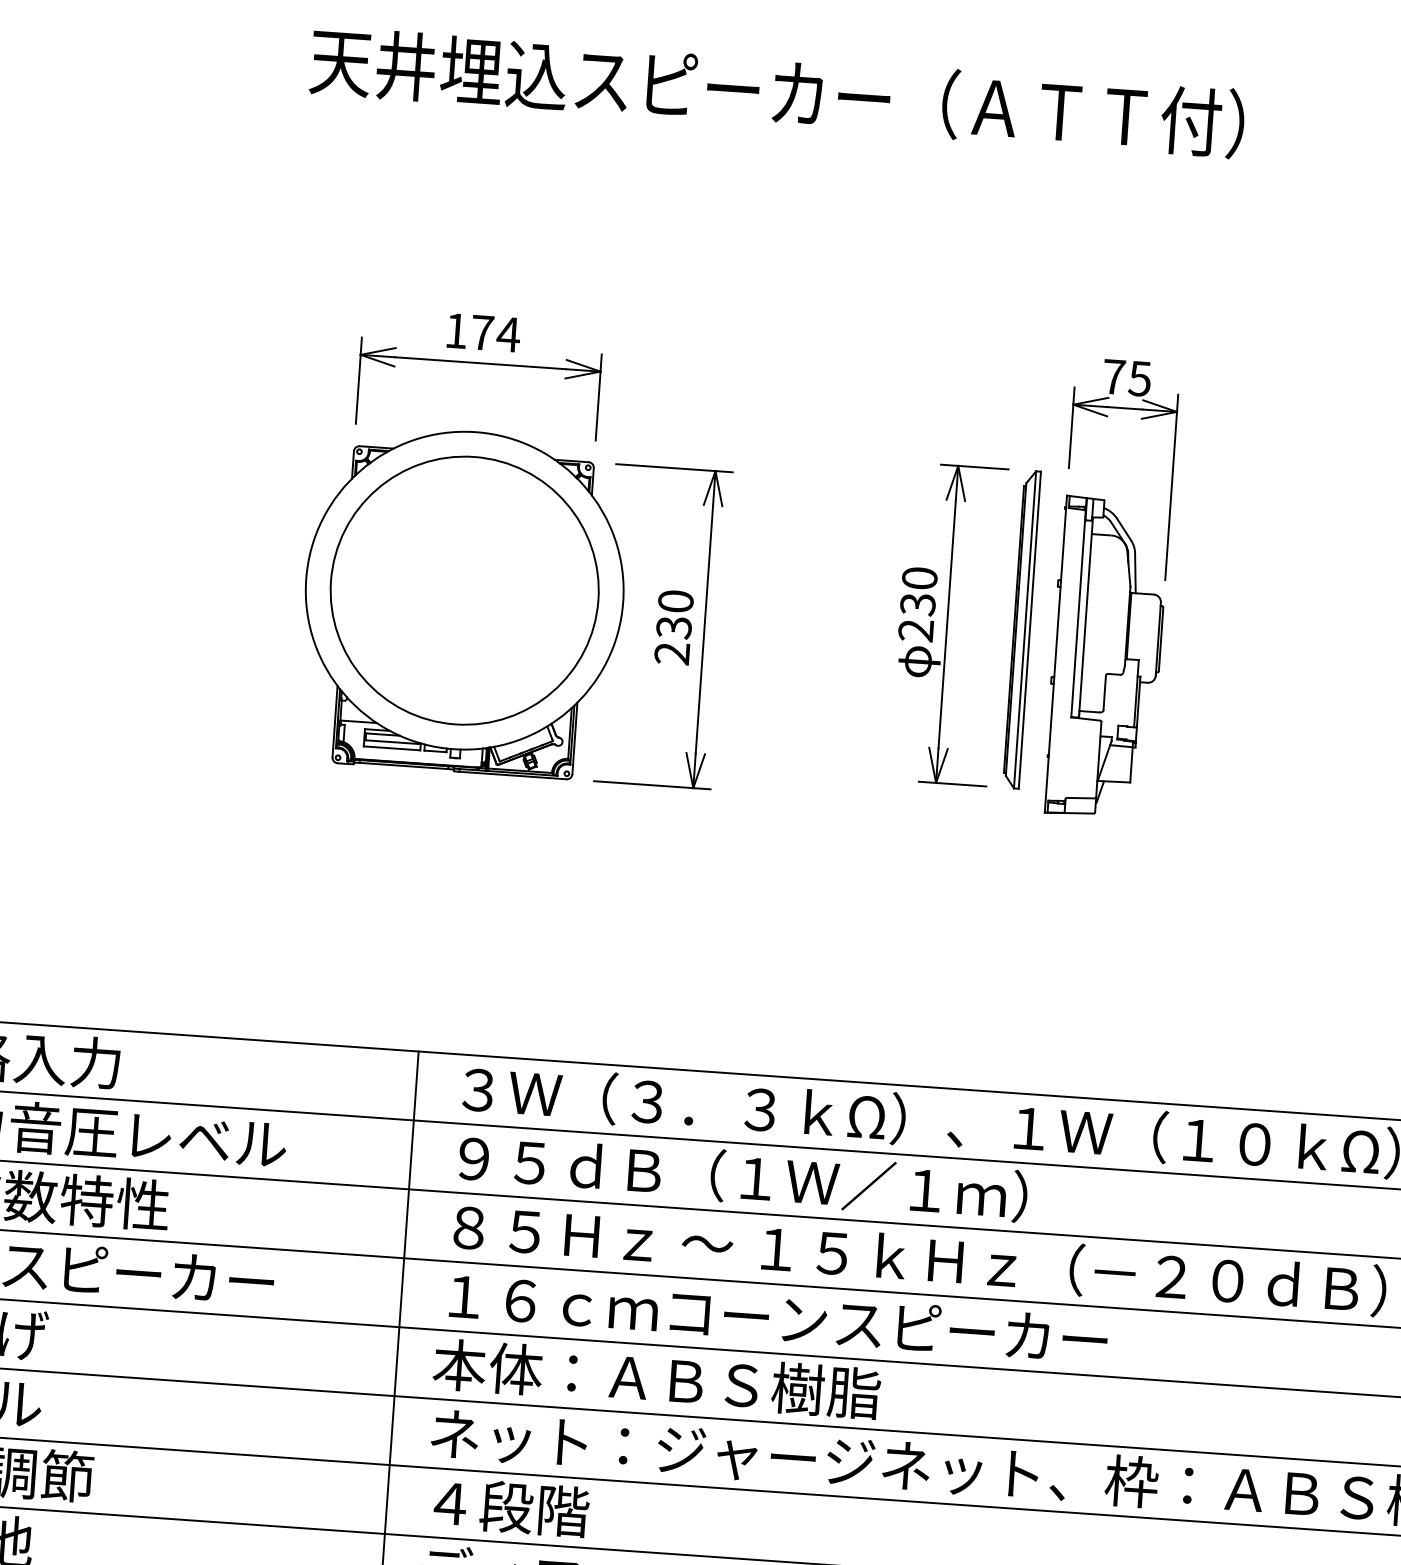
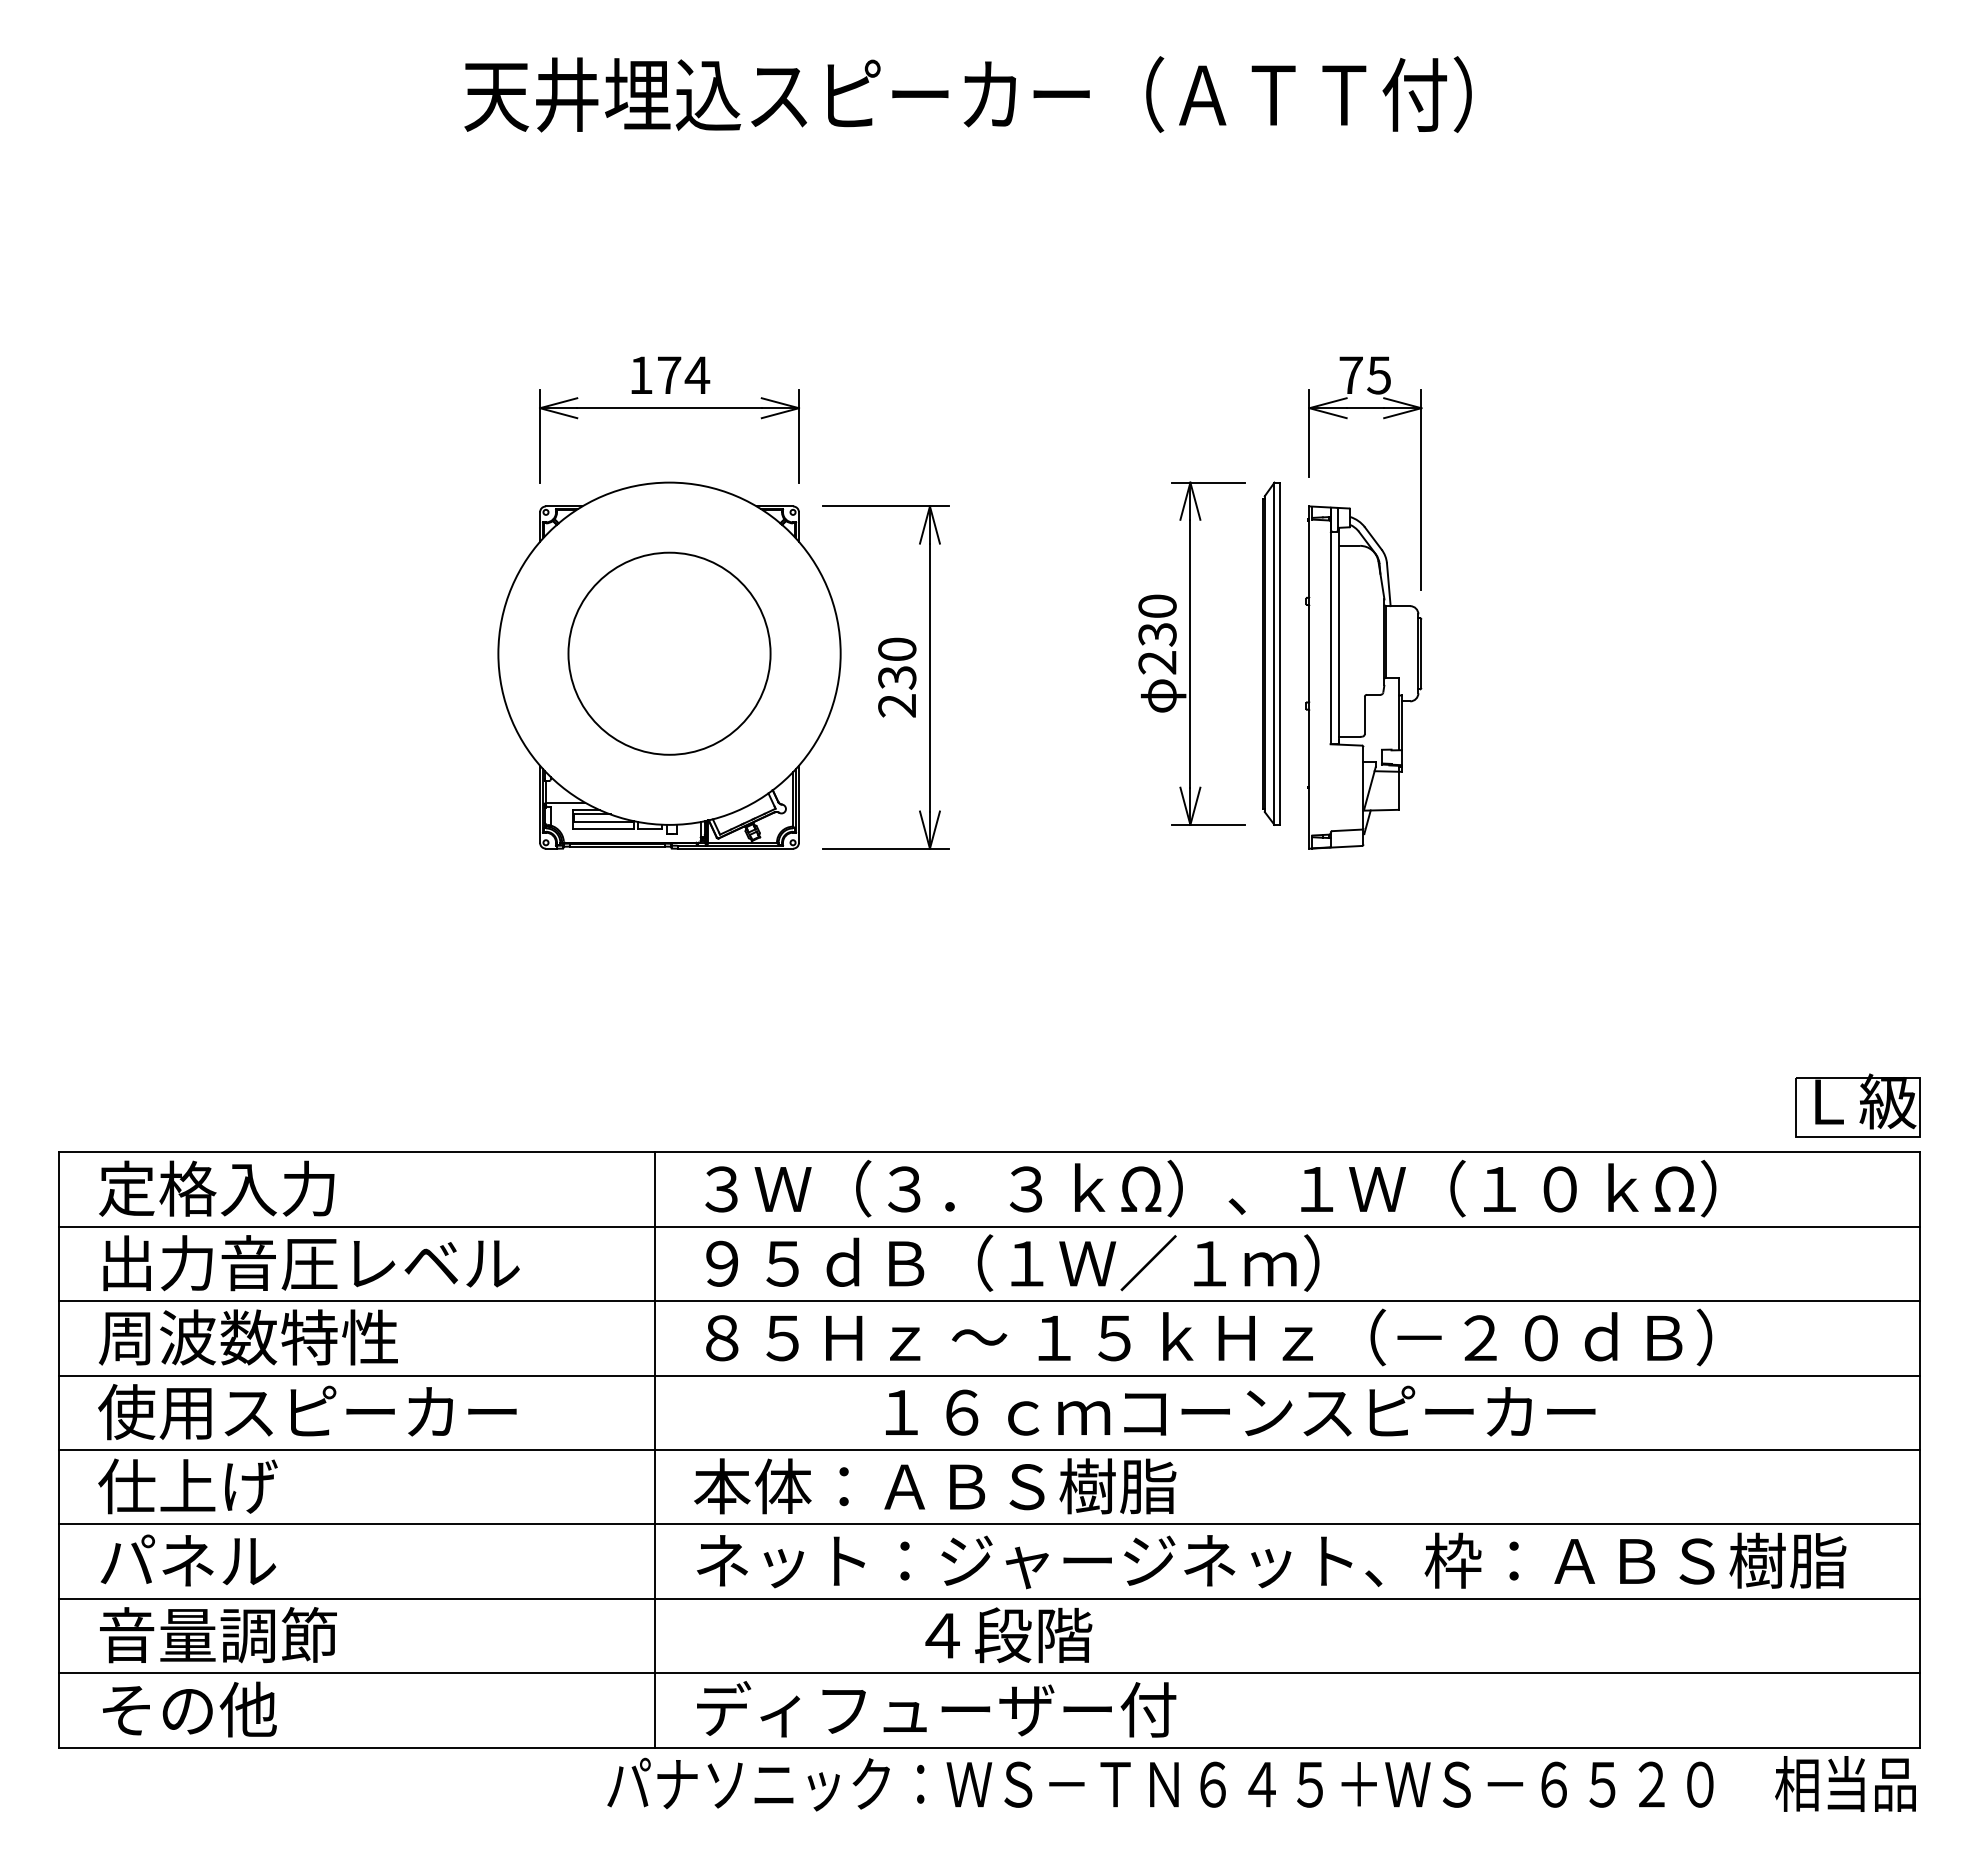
circle: (464, 590) -> (669, 653), size x0.7
text: (778, 1317) -> (1240, 1410), moved
text: (511, 1507) -> (1008, 1635), moved

